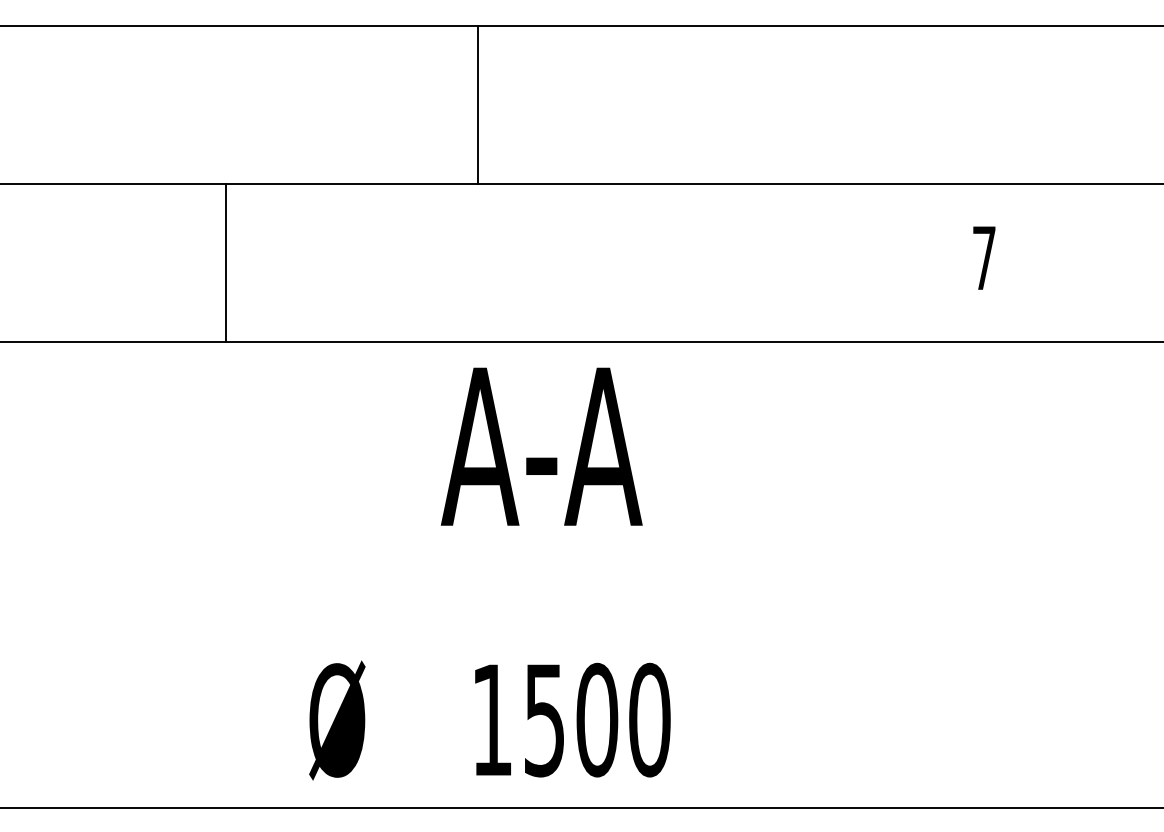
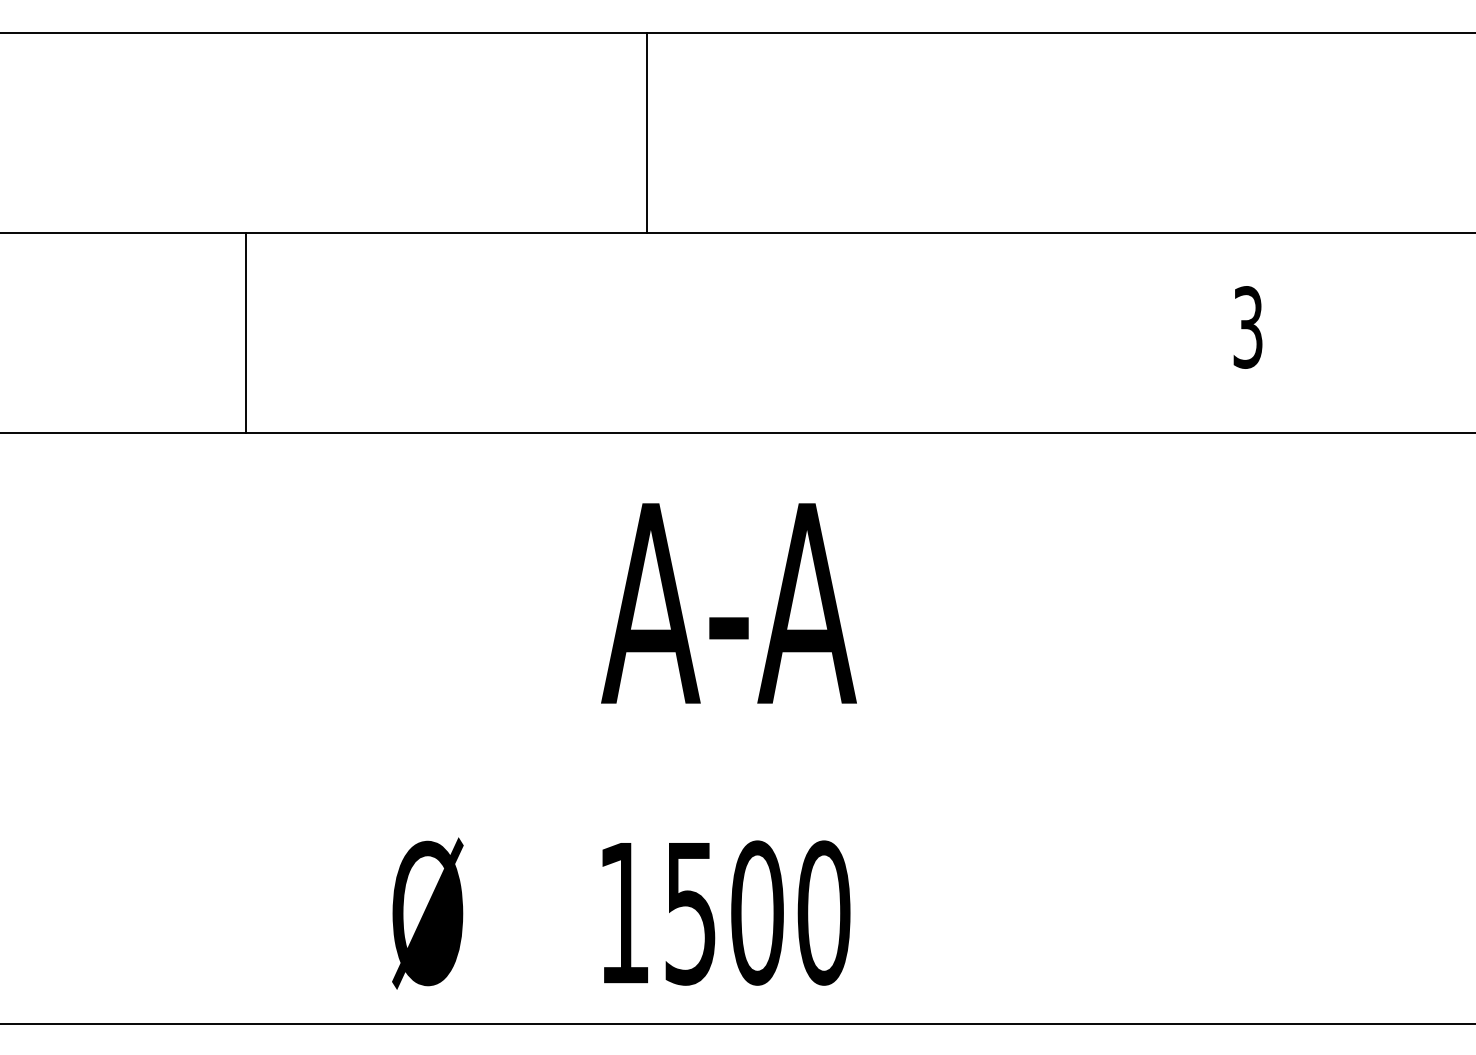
line: (477, 104) -> (646, 132), moved
text: (983, 258) -> (1247, 327), 7 -> 3
line: (225, 262) -> (246, 332), moved
text: (541, 446) -> (728, 603), moved

